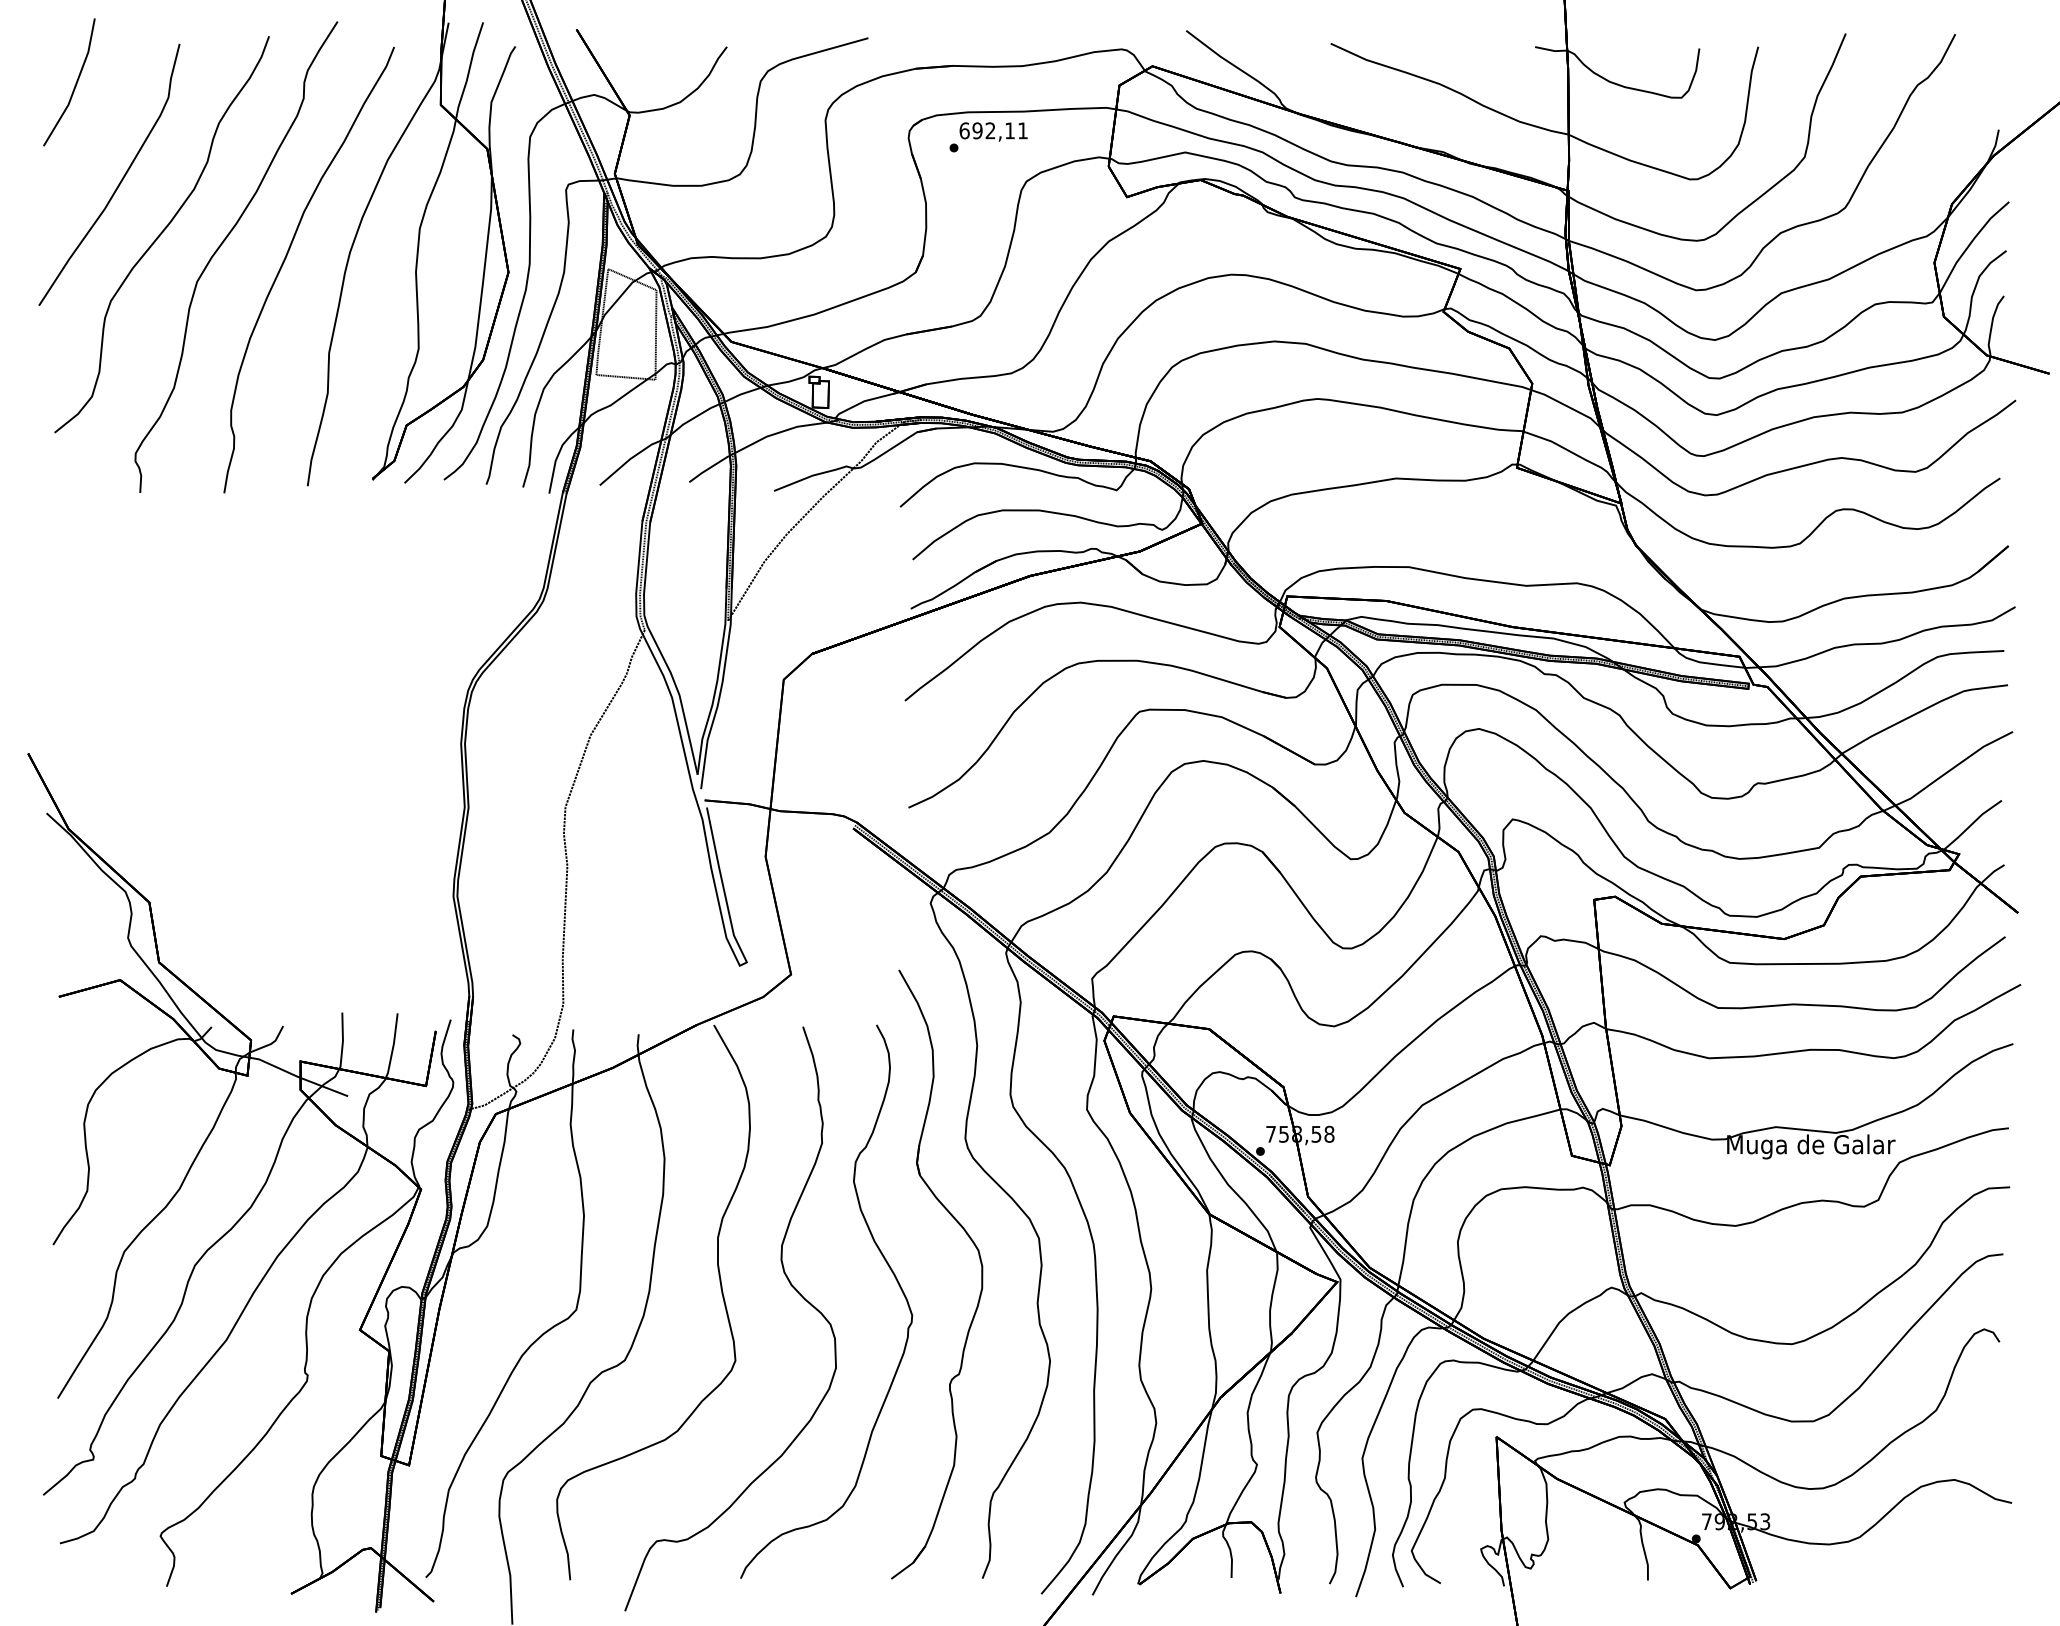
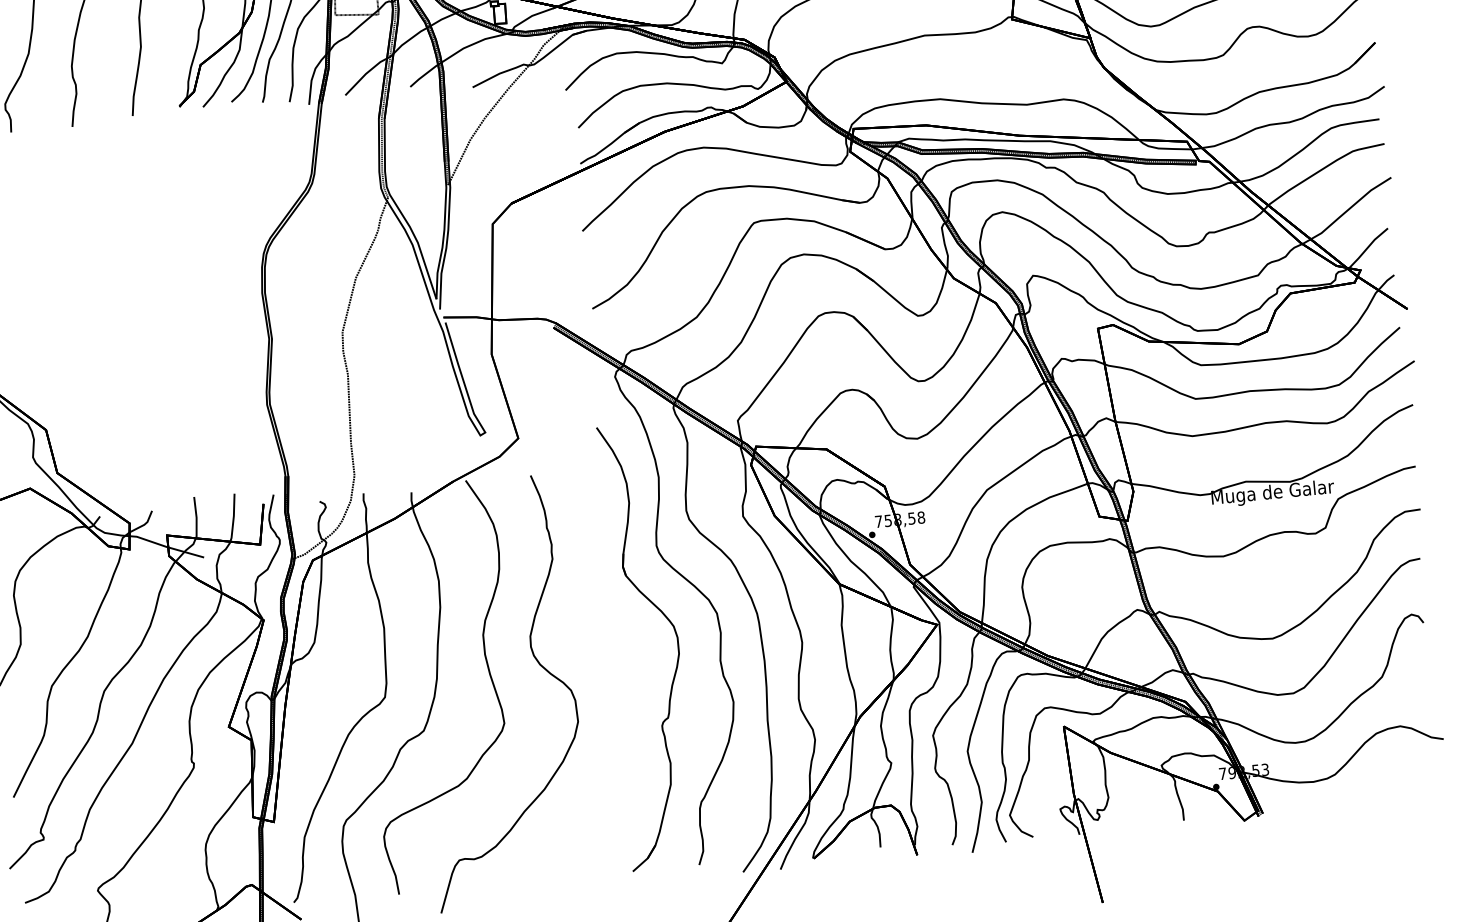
part: (887, 1265) -> (608, 643), removed

